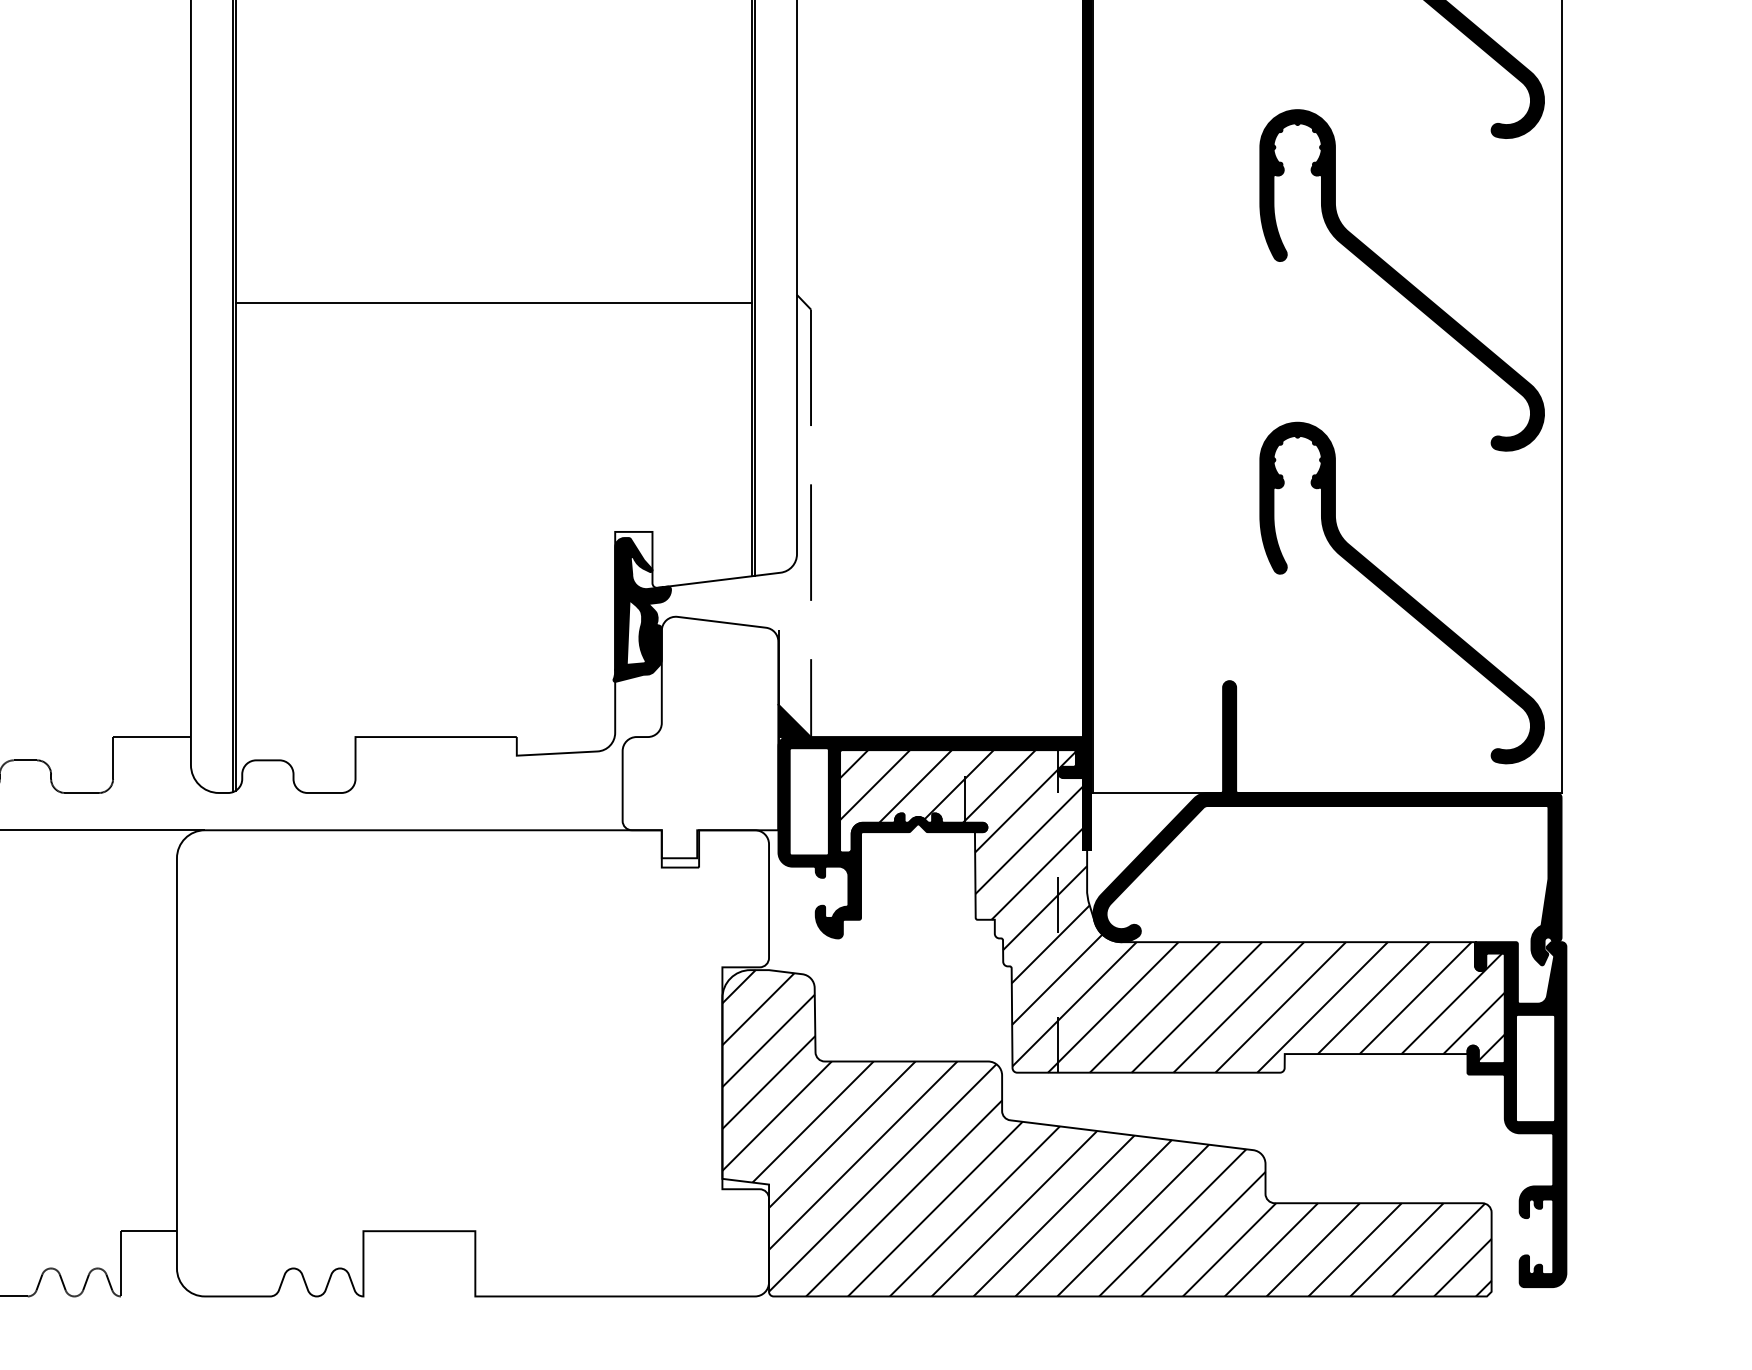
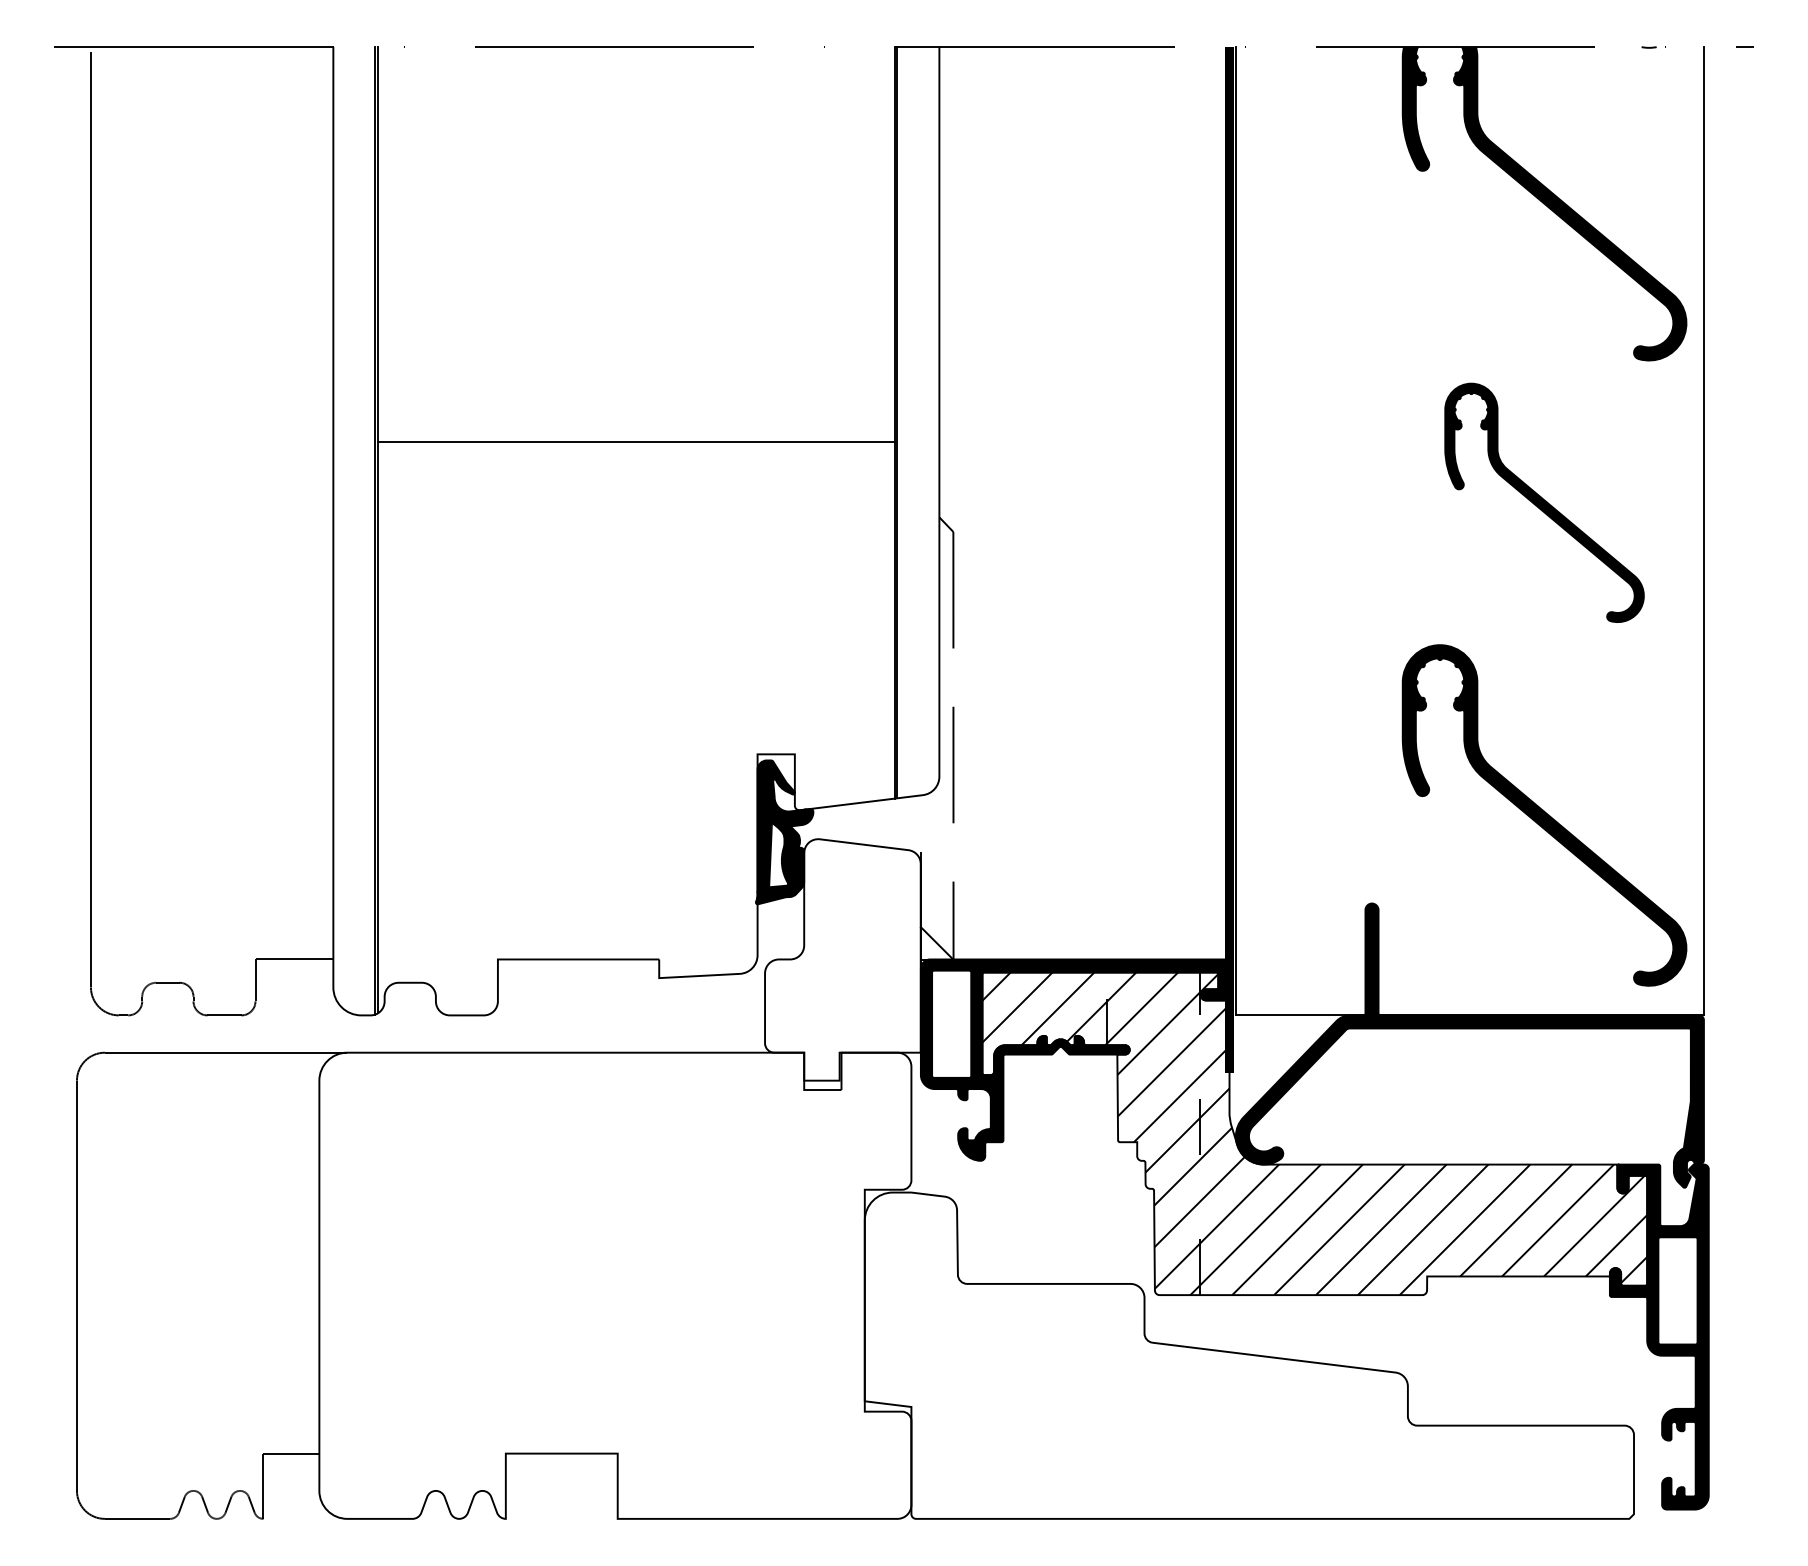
part: (1402, 280) -> (1544, 502), size x0.7
line: (494, 303) -> (636, 441), moved
fill: (794, 721) -> (936, 943), removed
hatch: (1106, 1133) -> (1248, 1355), removed

